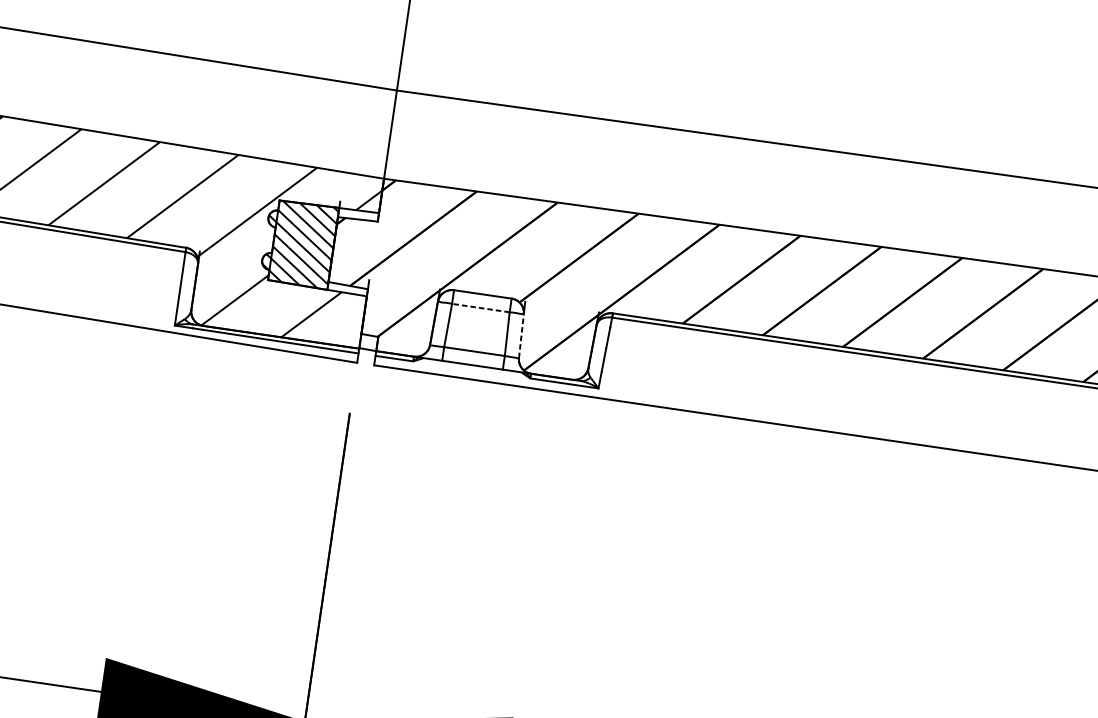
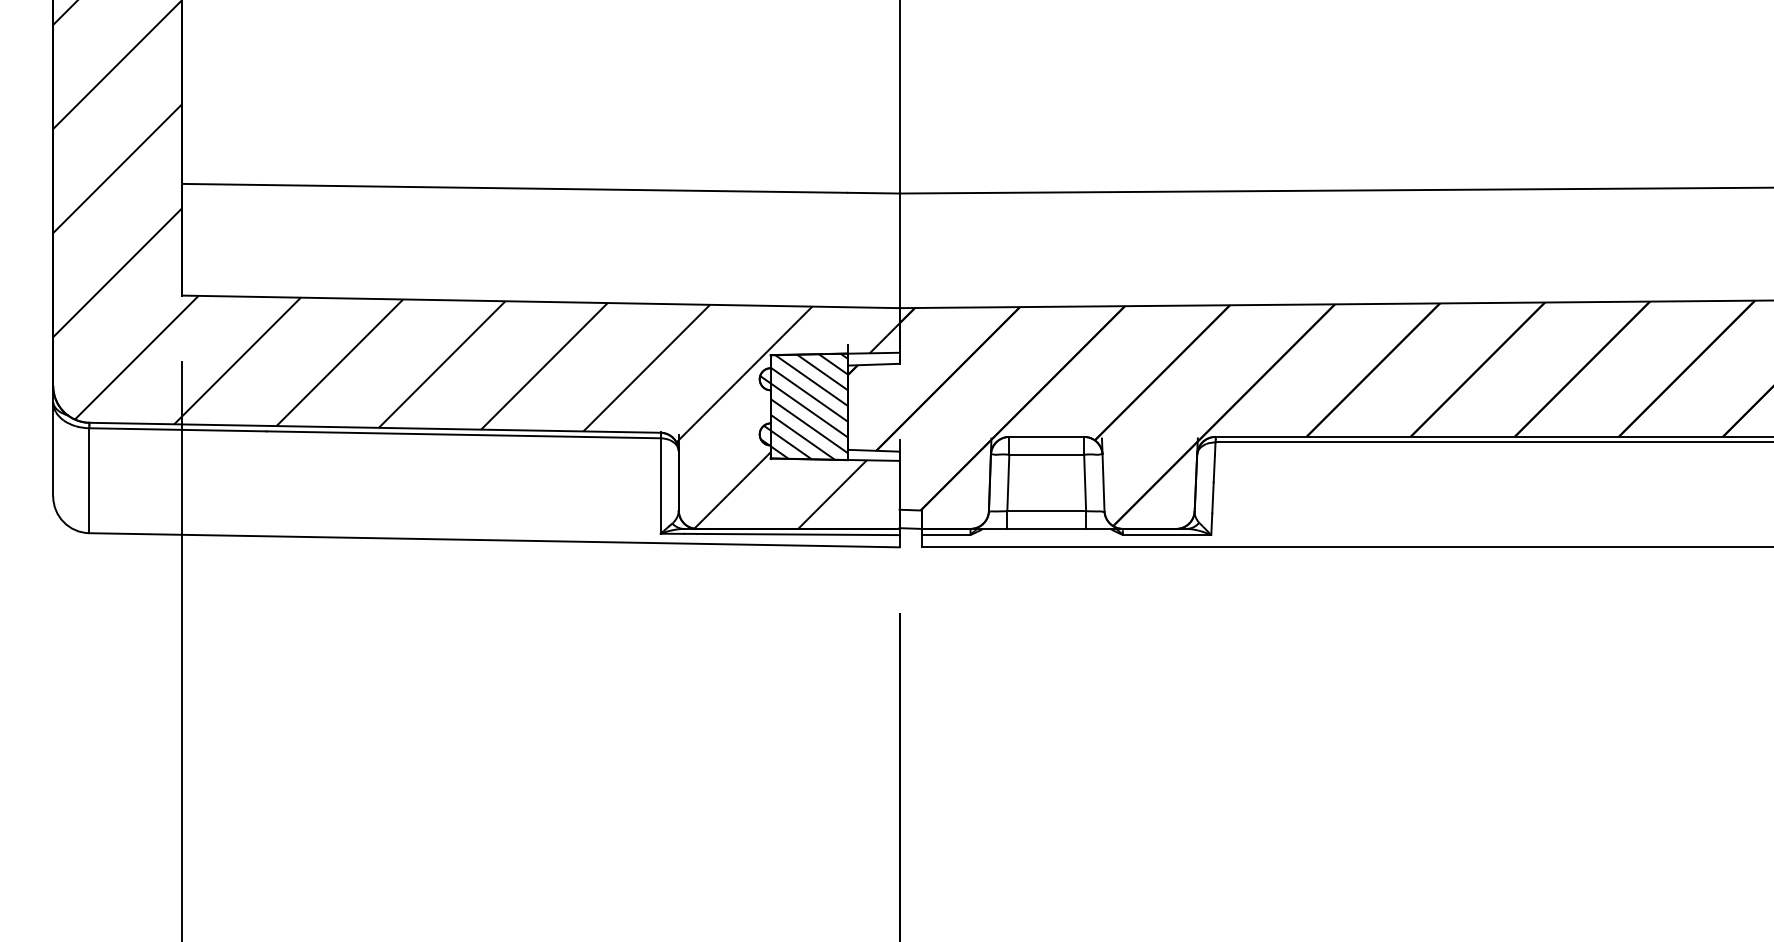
line: (480, 307) -> (1046, 454), dashed -> solid
line: (521, 335) -> (1103, 482), dashed -> solid

